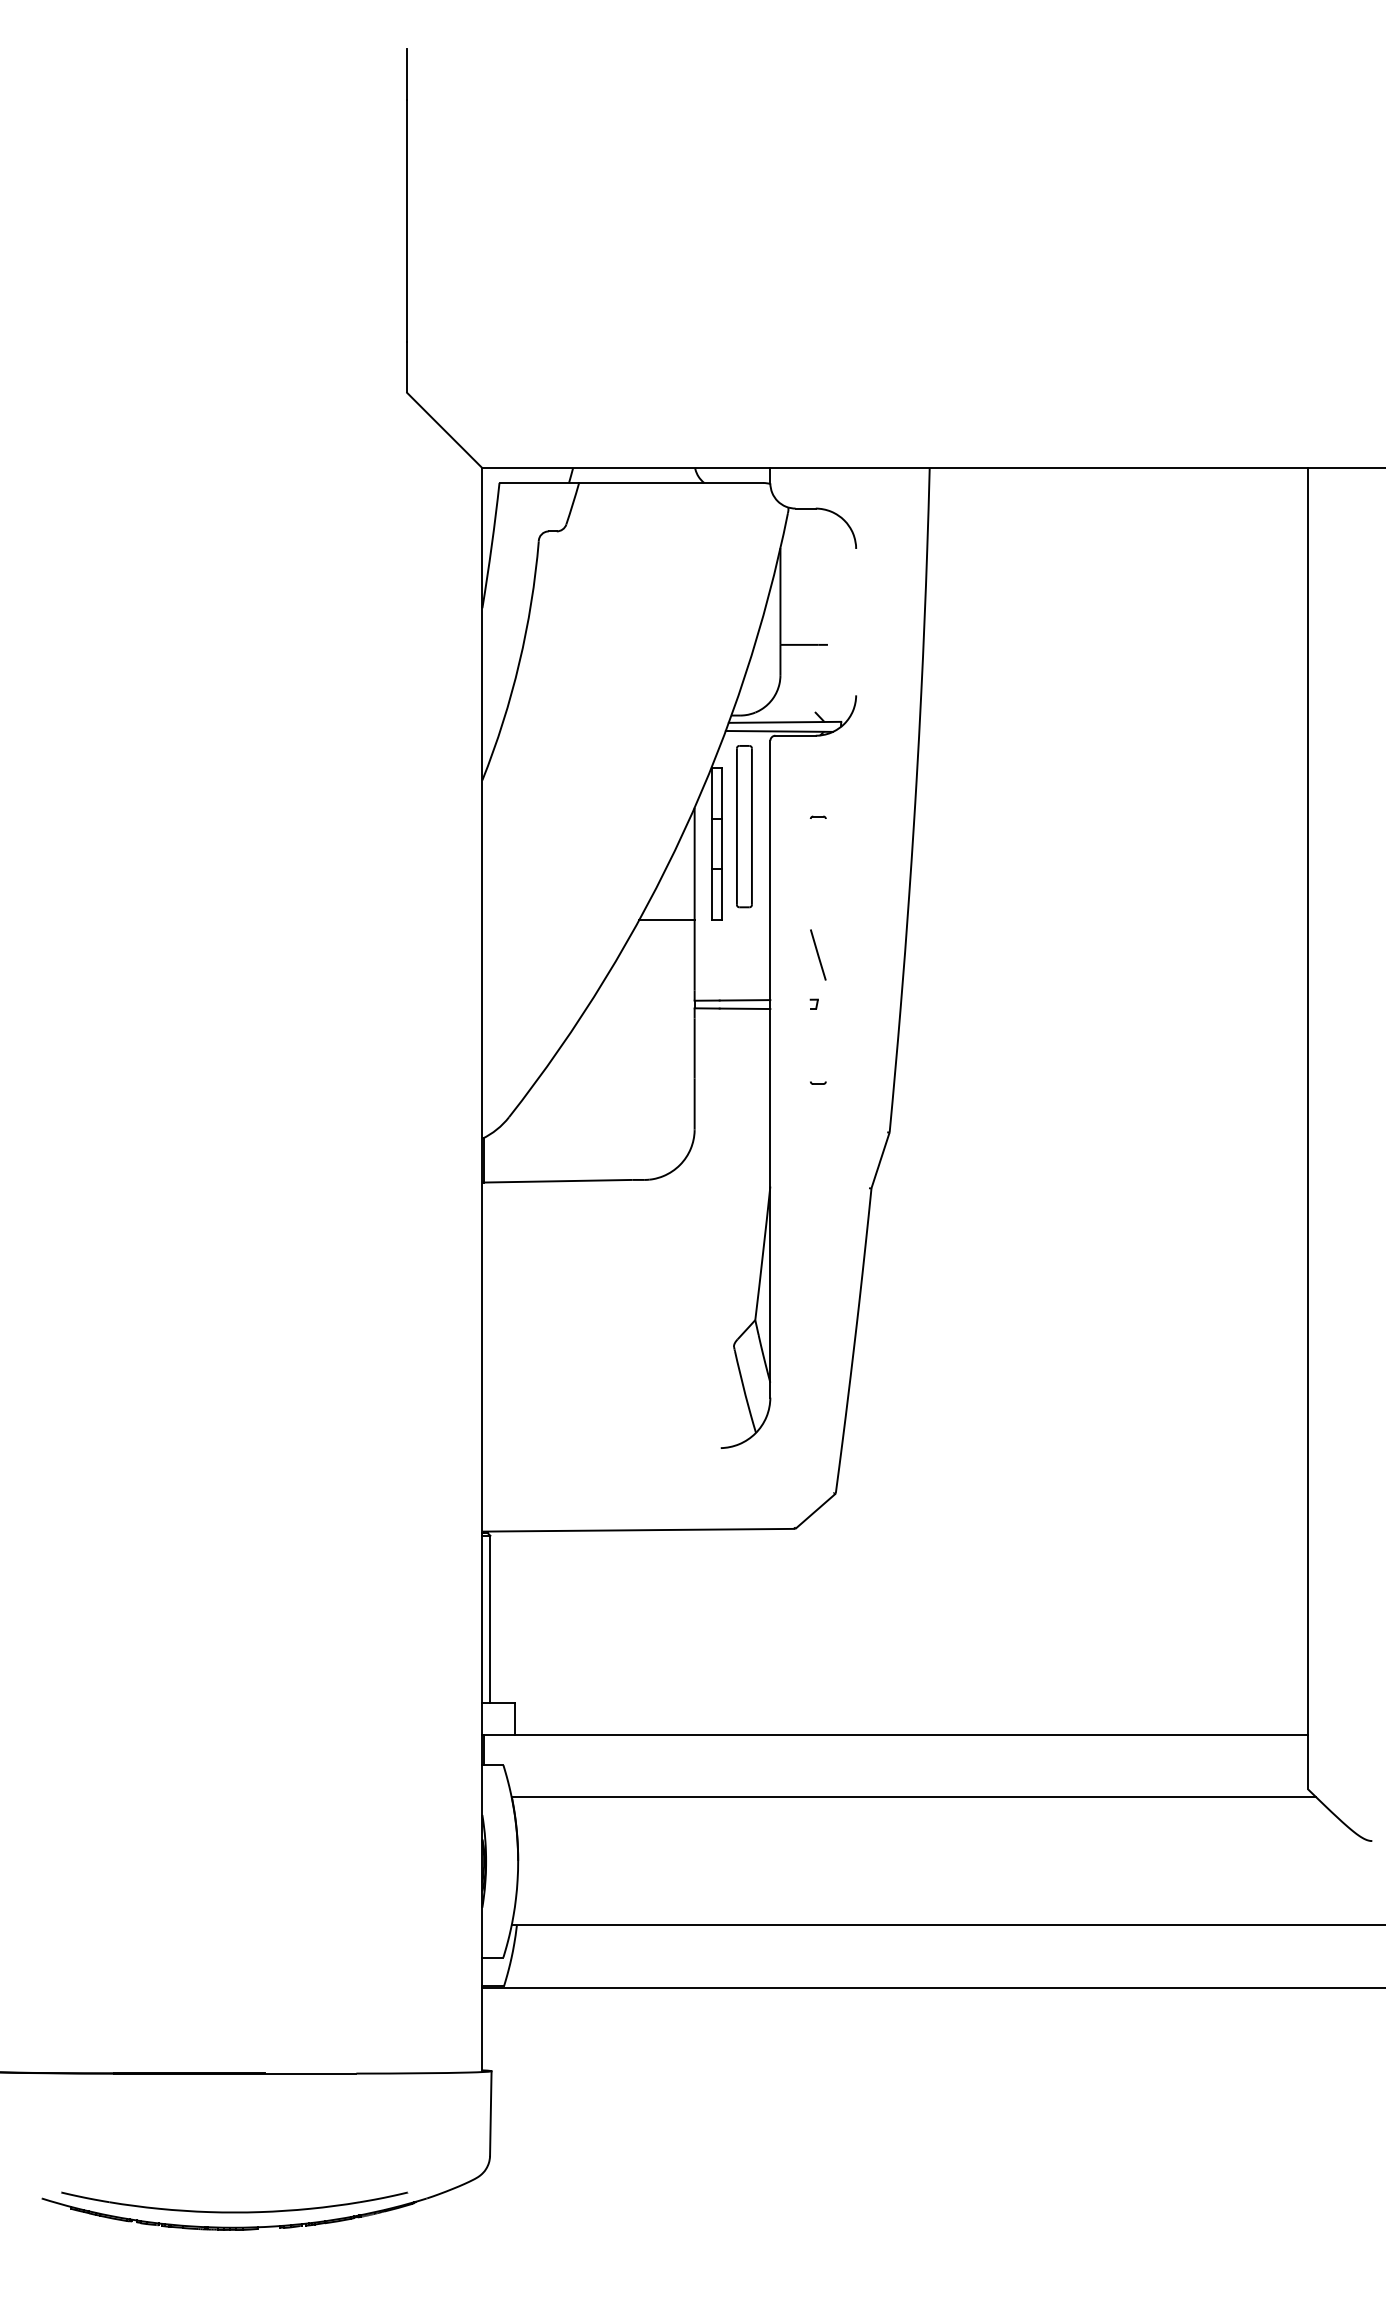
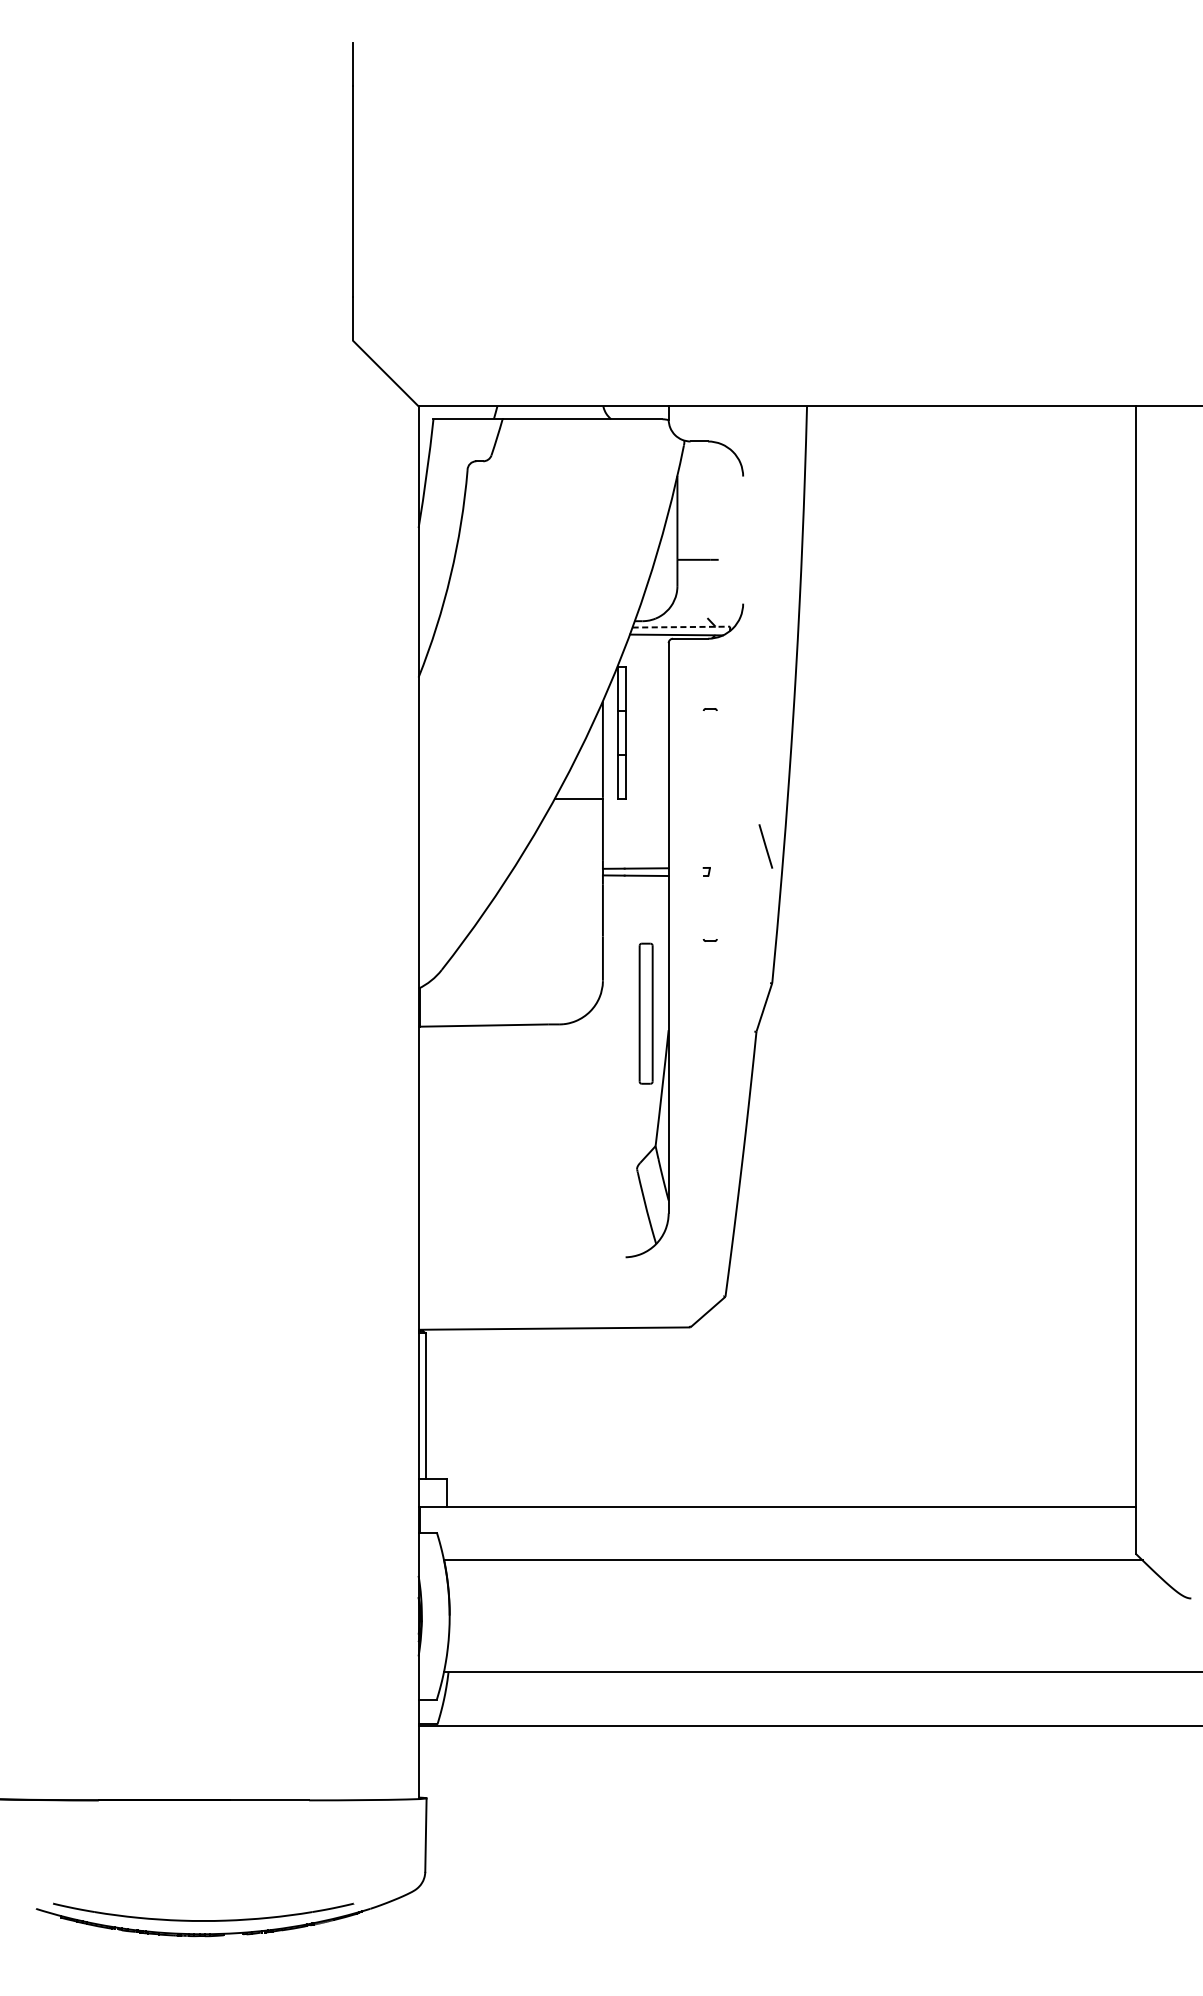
line: (785, 722) -> (681, 627), solid -> dashed
part: (744, 826) -> (646, 1013), moved
line: (818, 954) -> (766, 846), moved

